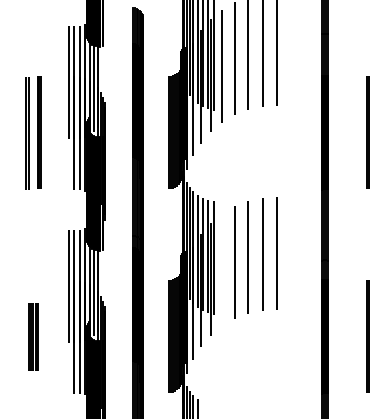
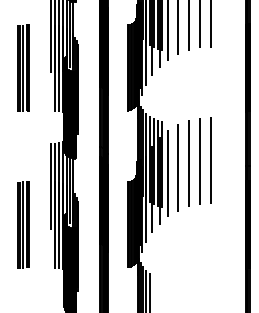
line: (32, 132) -> (22, 67), added
line: (221, 269) -> (167, 173), added
part: (33, 336) -> (23, 224), size x1.67

